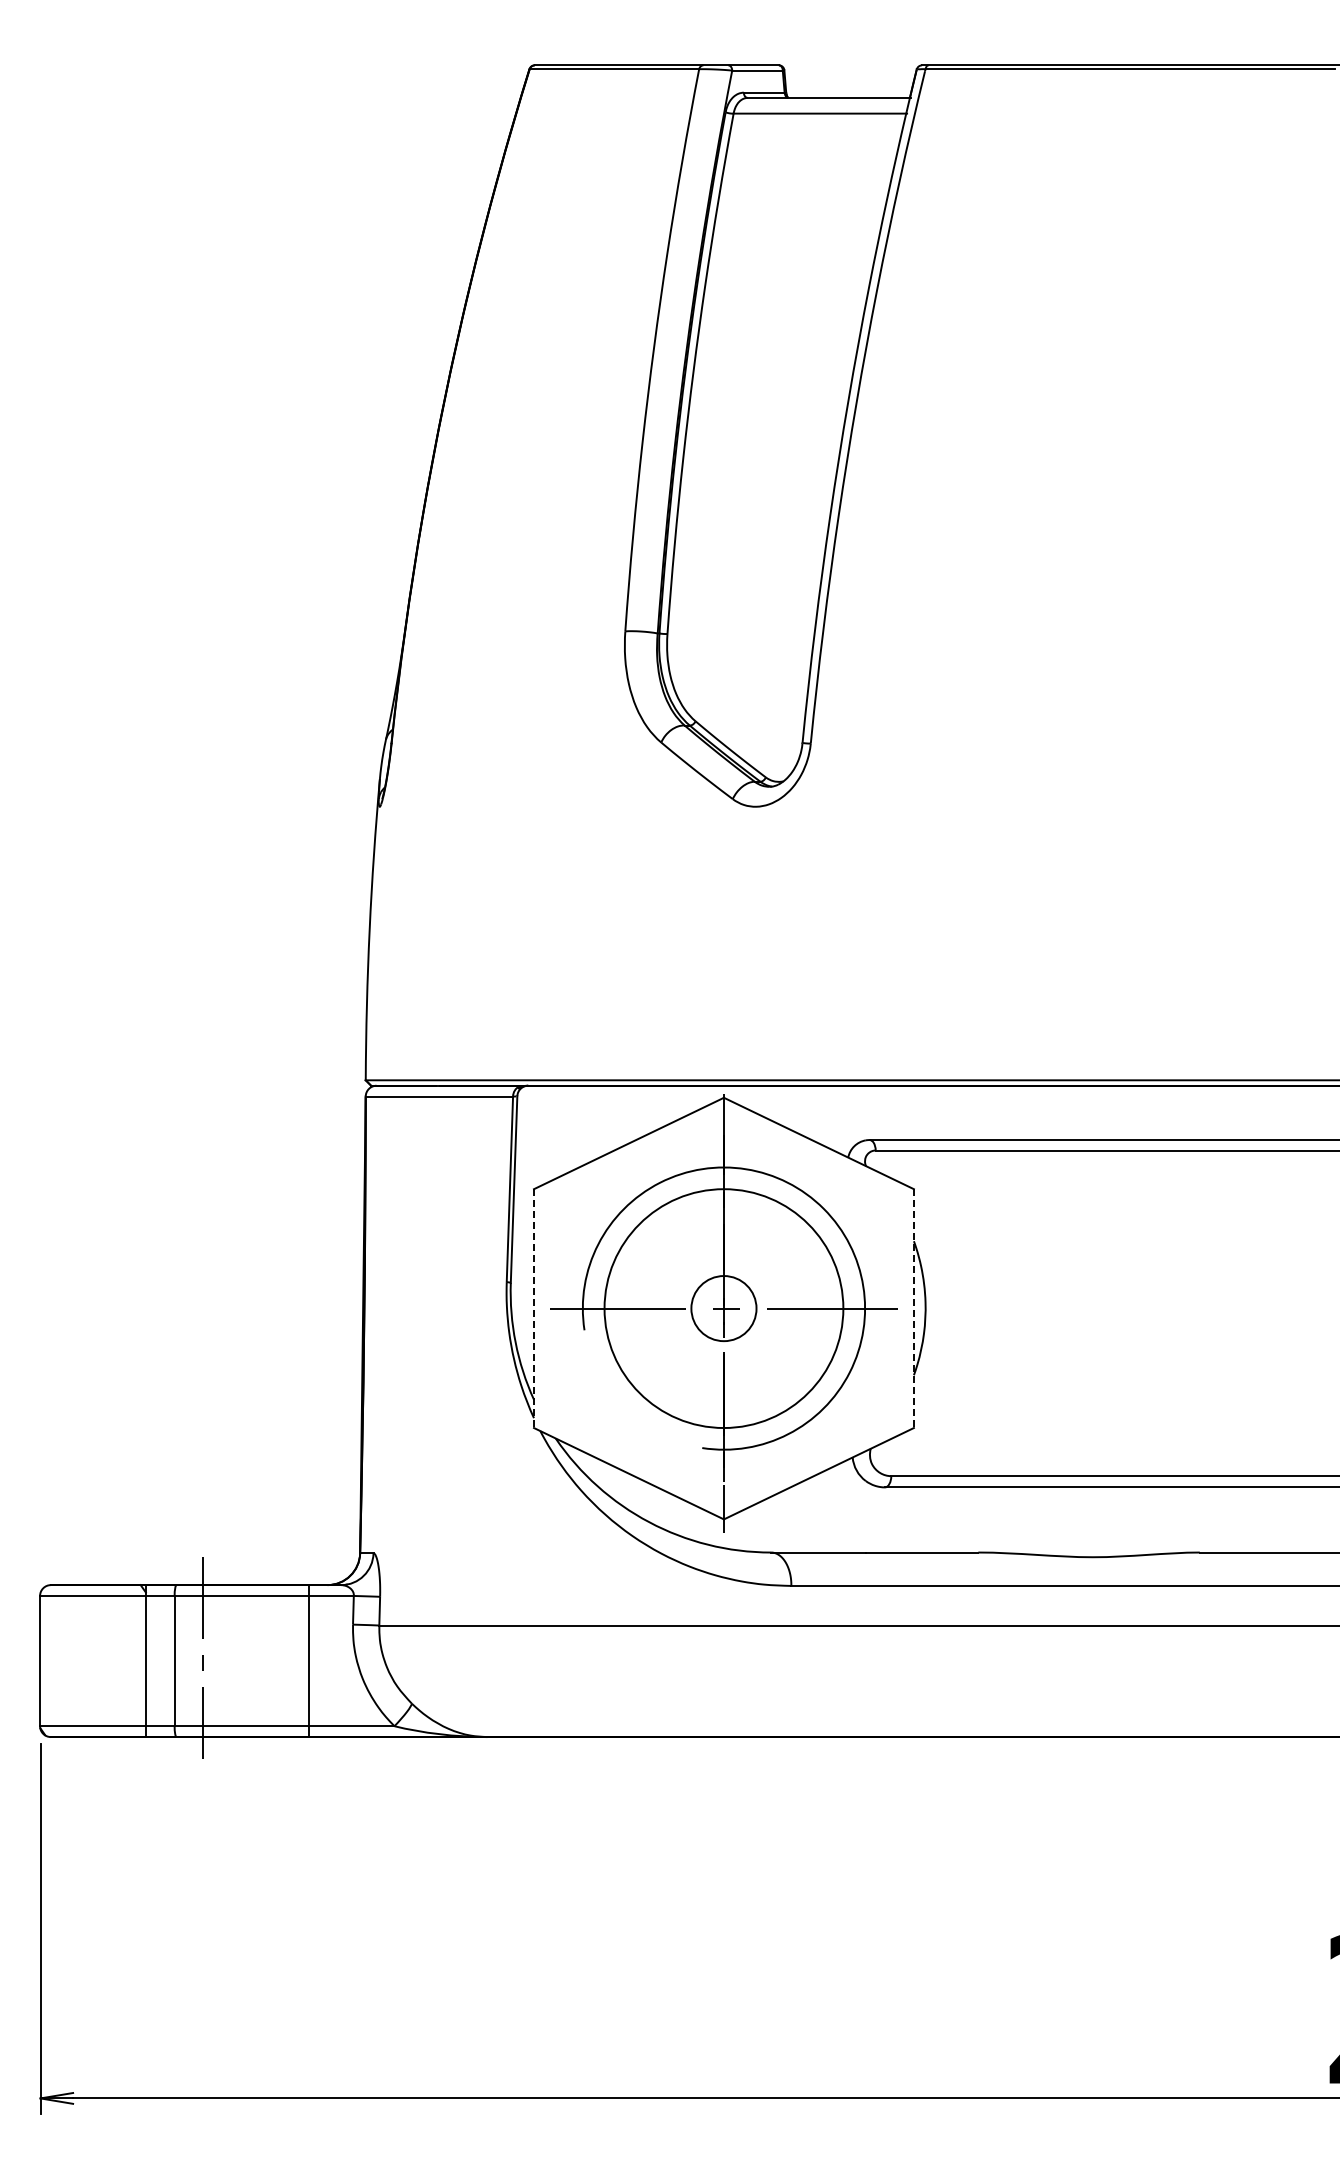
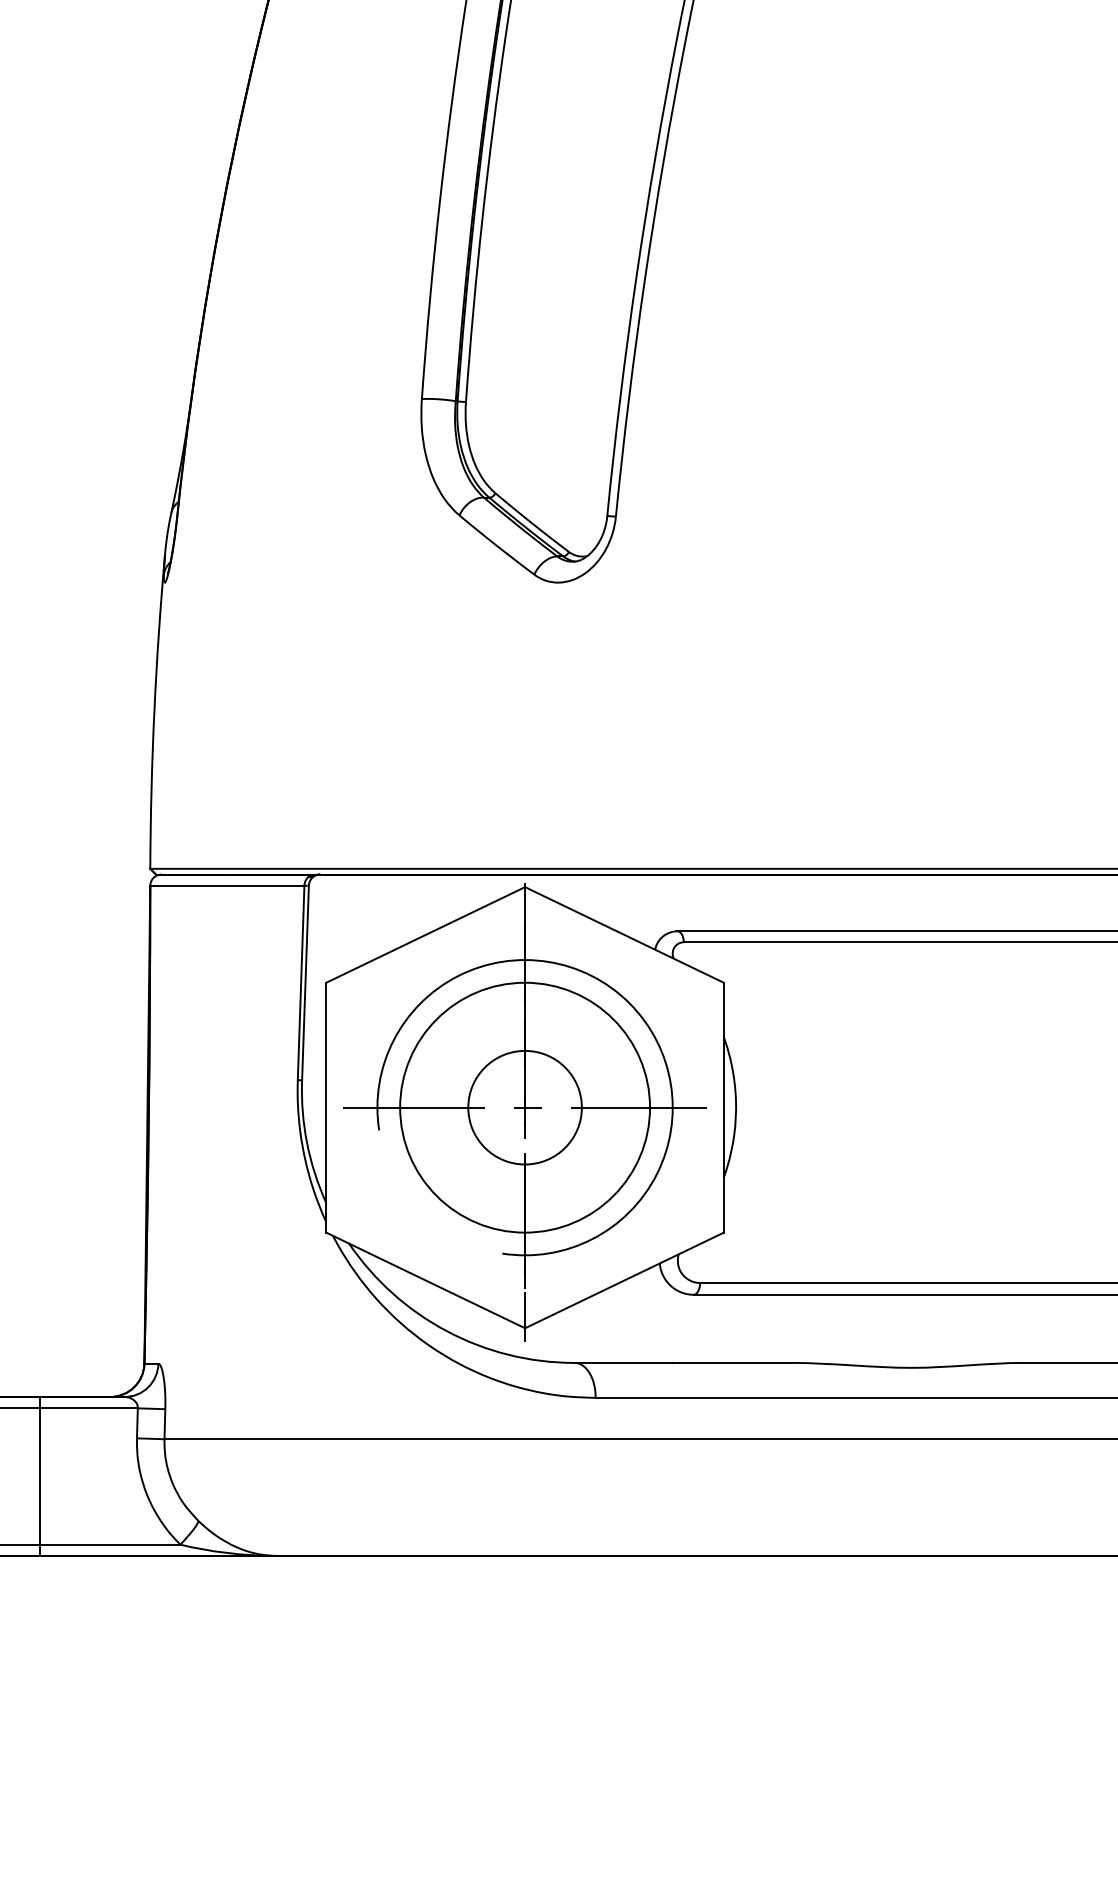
circle: (723, 1308) -> (524, 1107), size x1.67
line: (533, 1309) -> (325, 1108), dashed -> solid
line: (913, 1309) -> (723, 1108), dashed -> solid
line: (308, 1661) -> (39, 1476), moved

